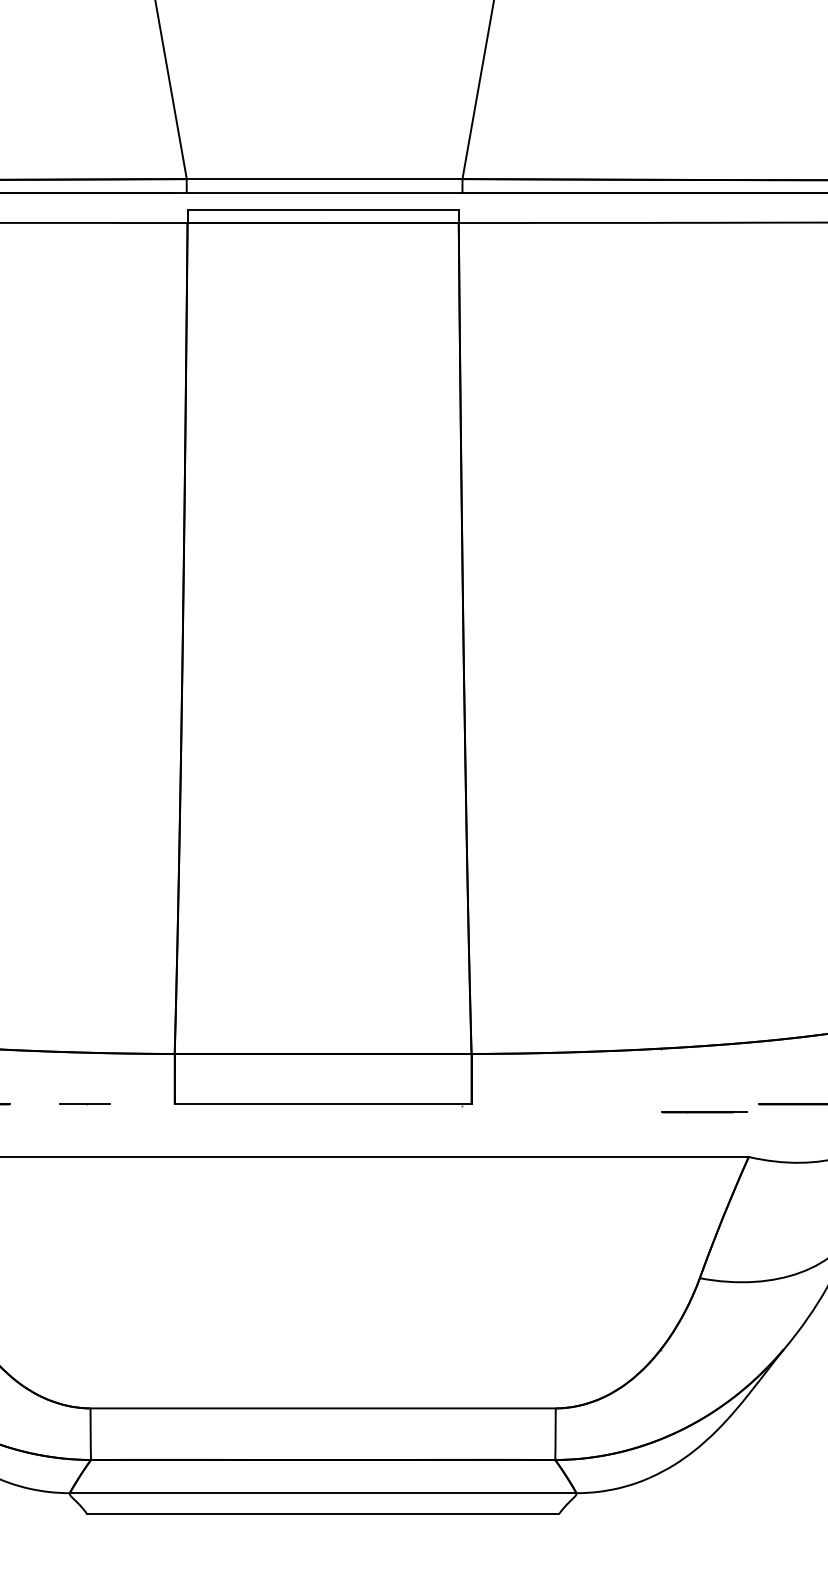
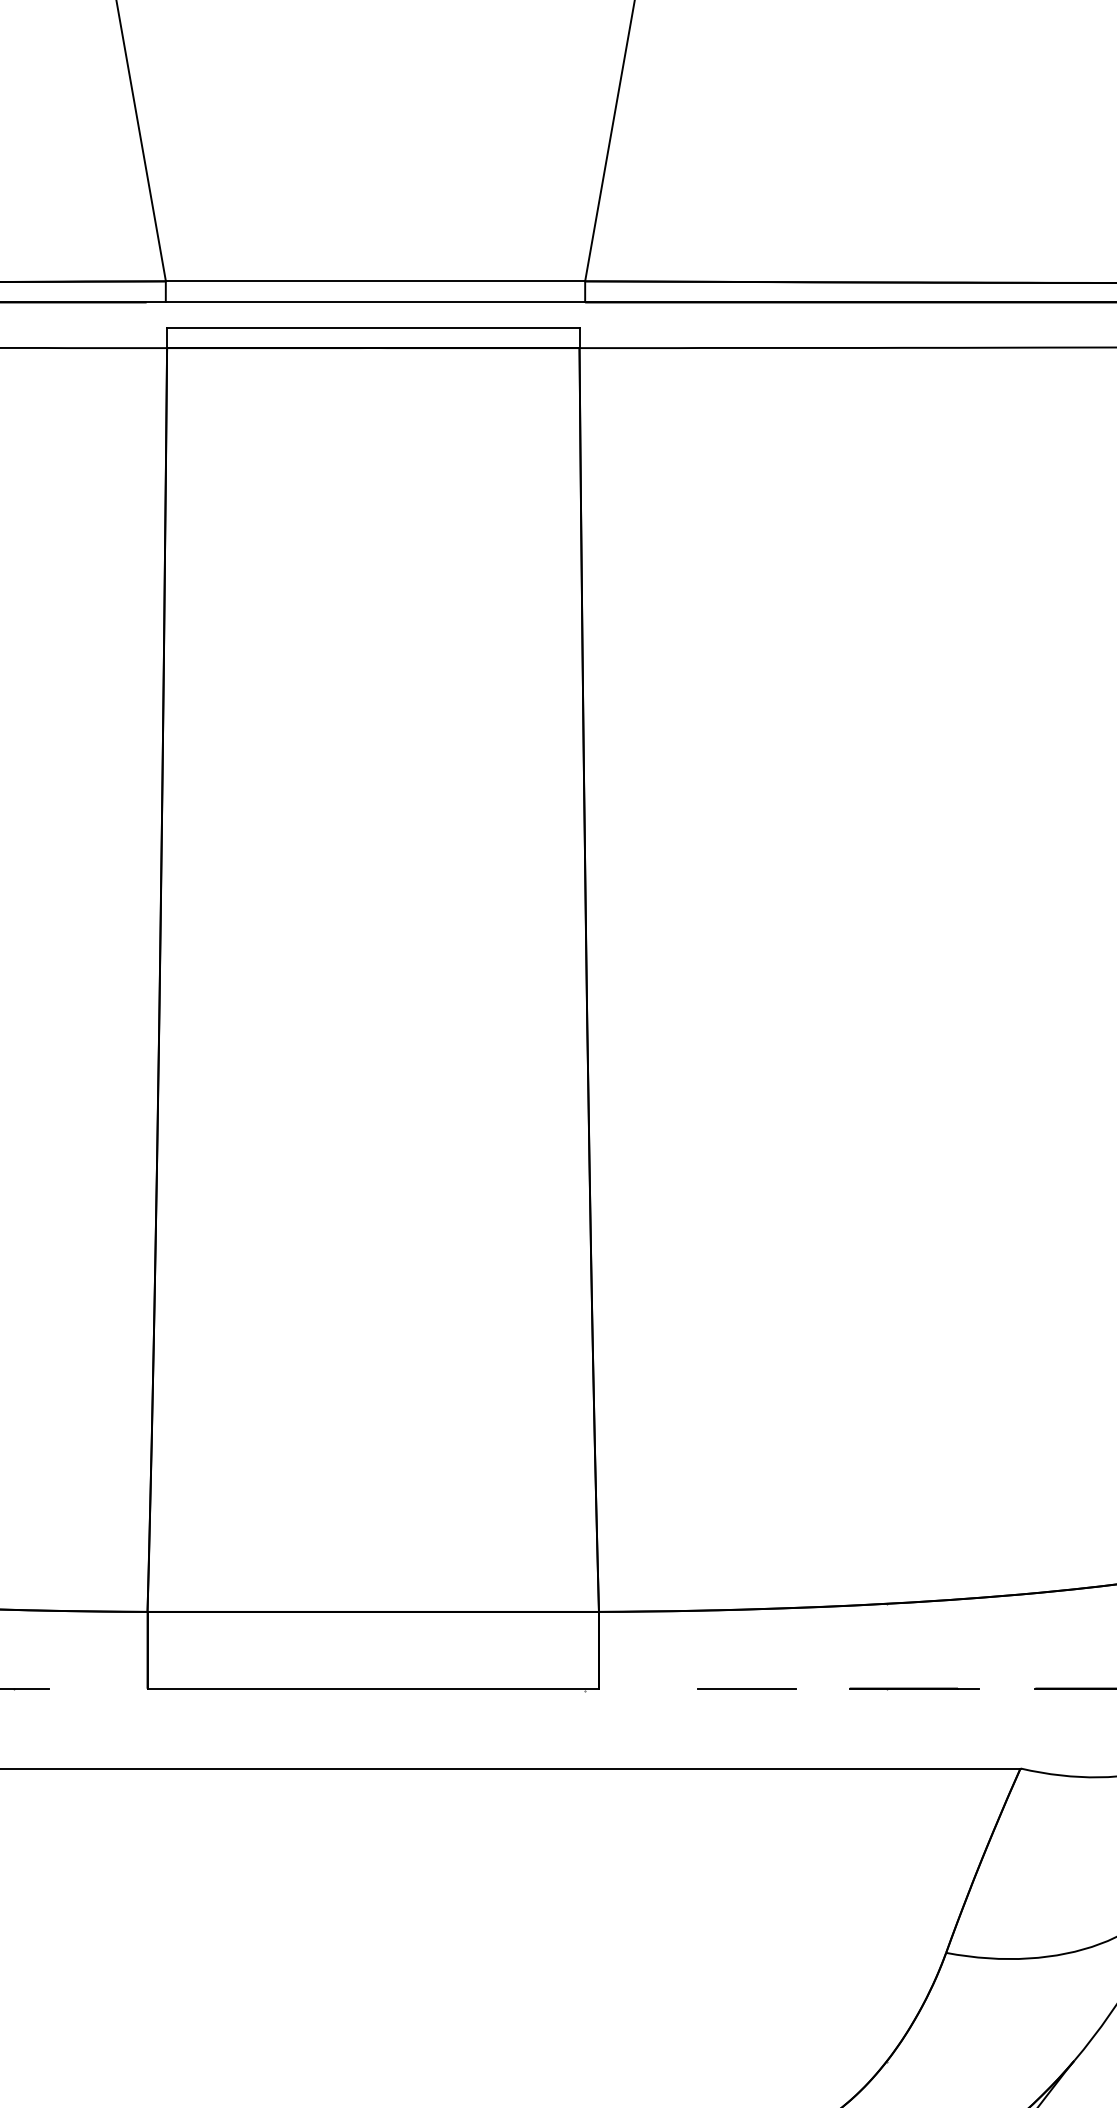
line: (568, 1104) -> (746, 1688), added
line: (704, 1112) -> (913, 1688), moved

